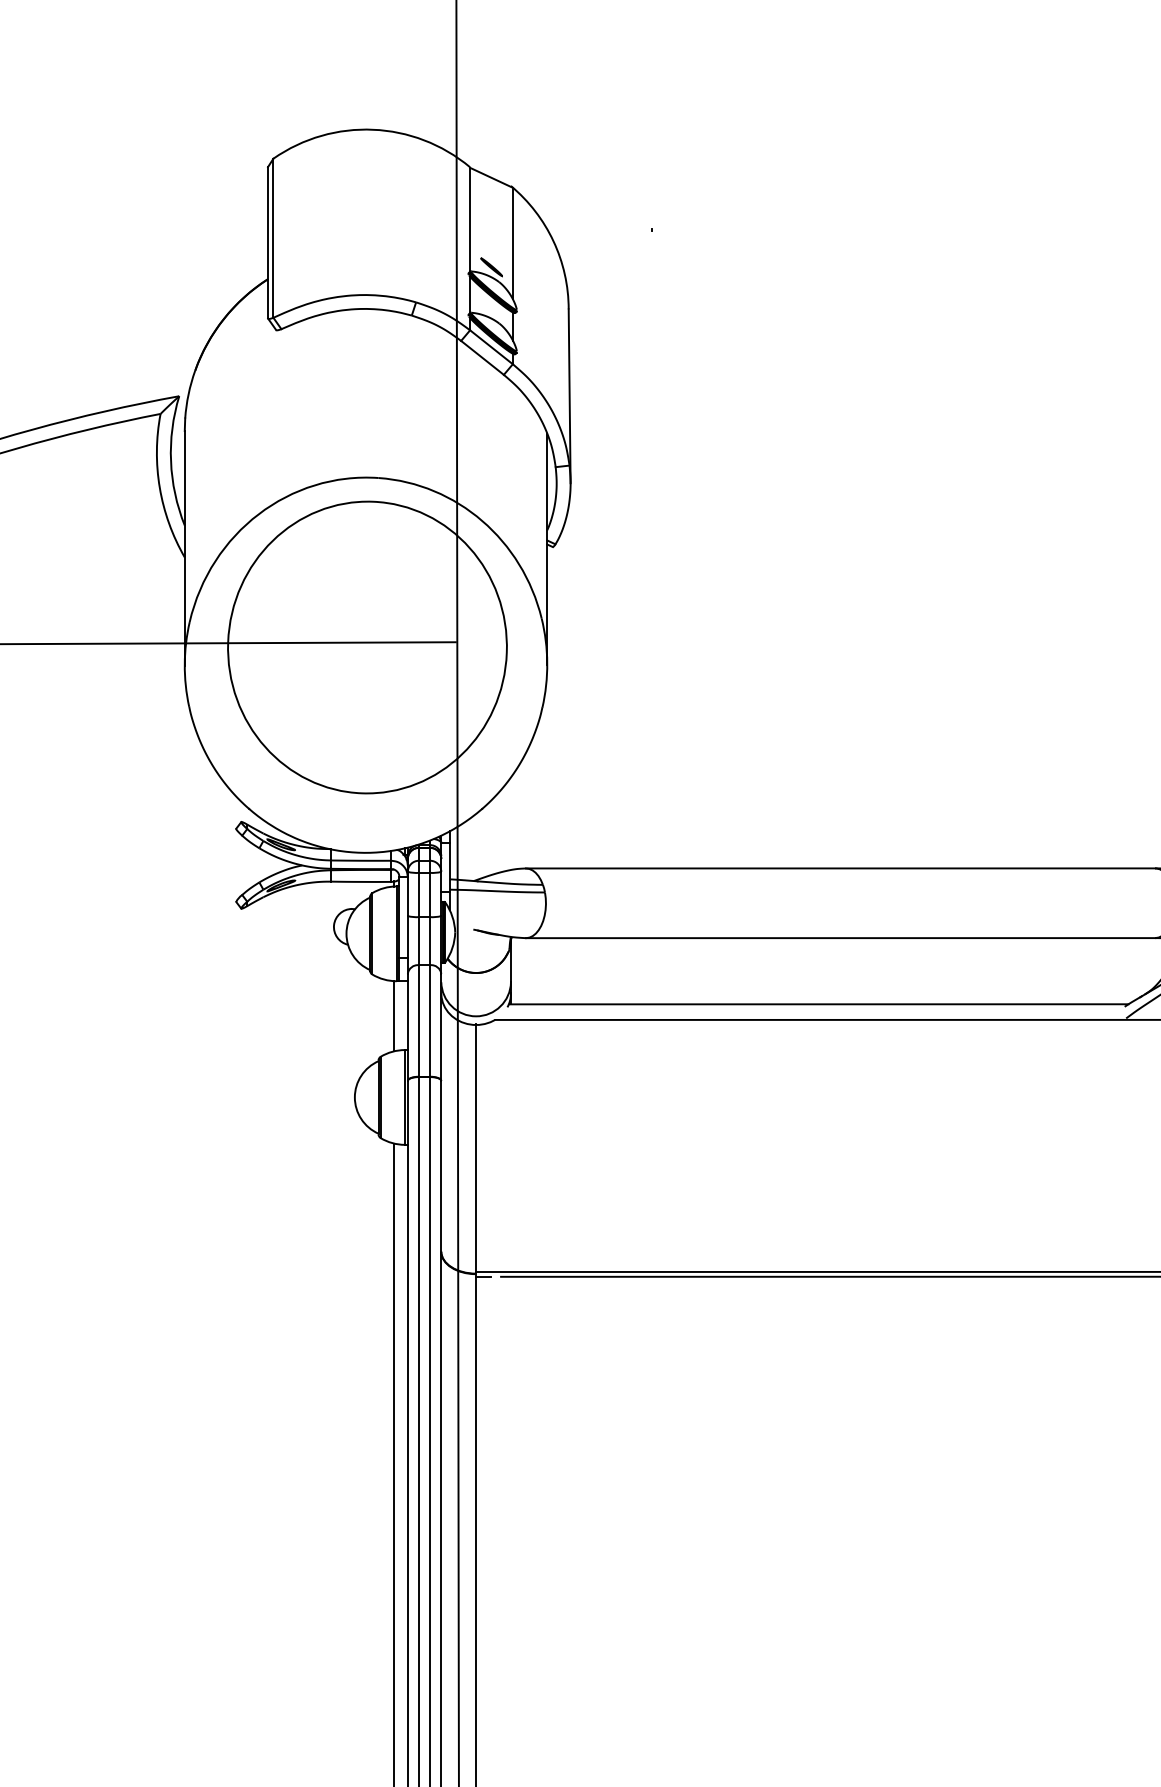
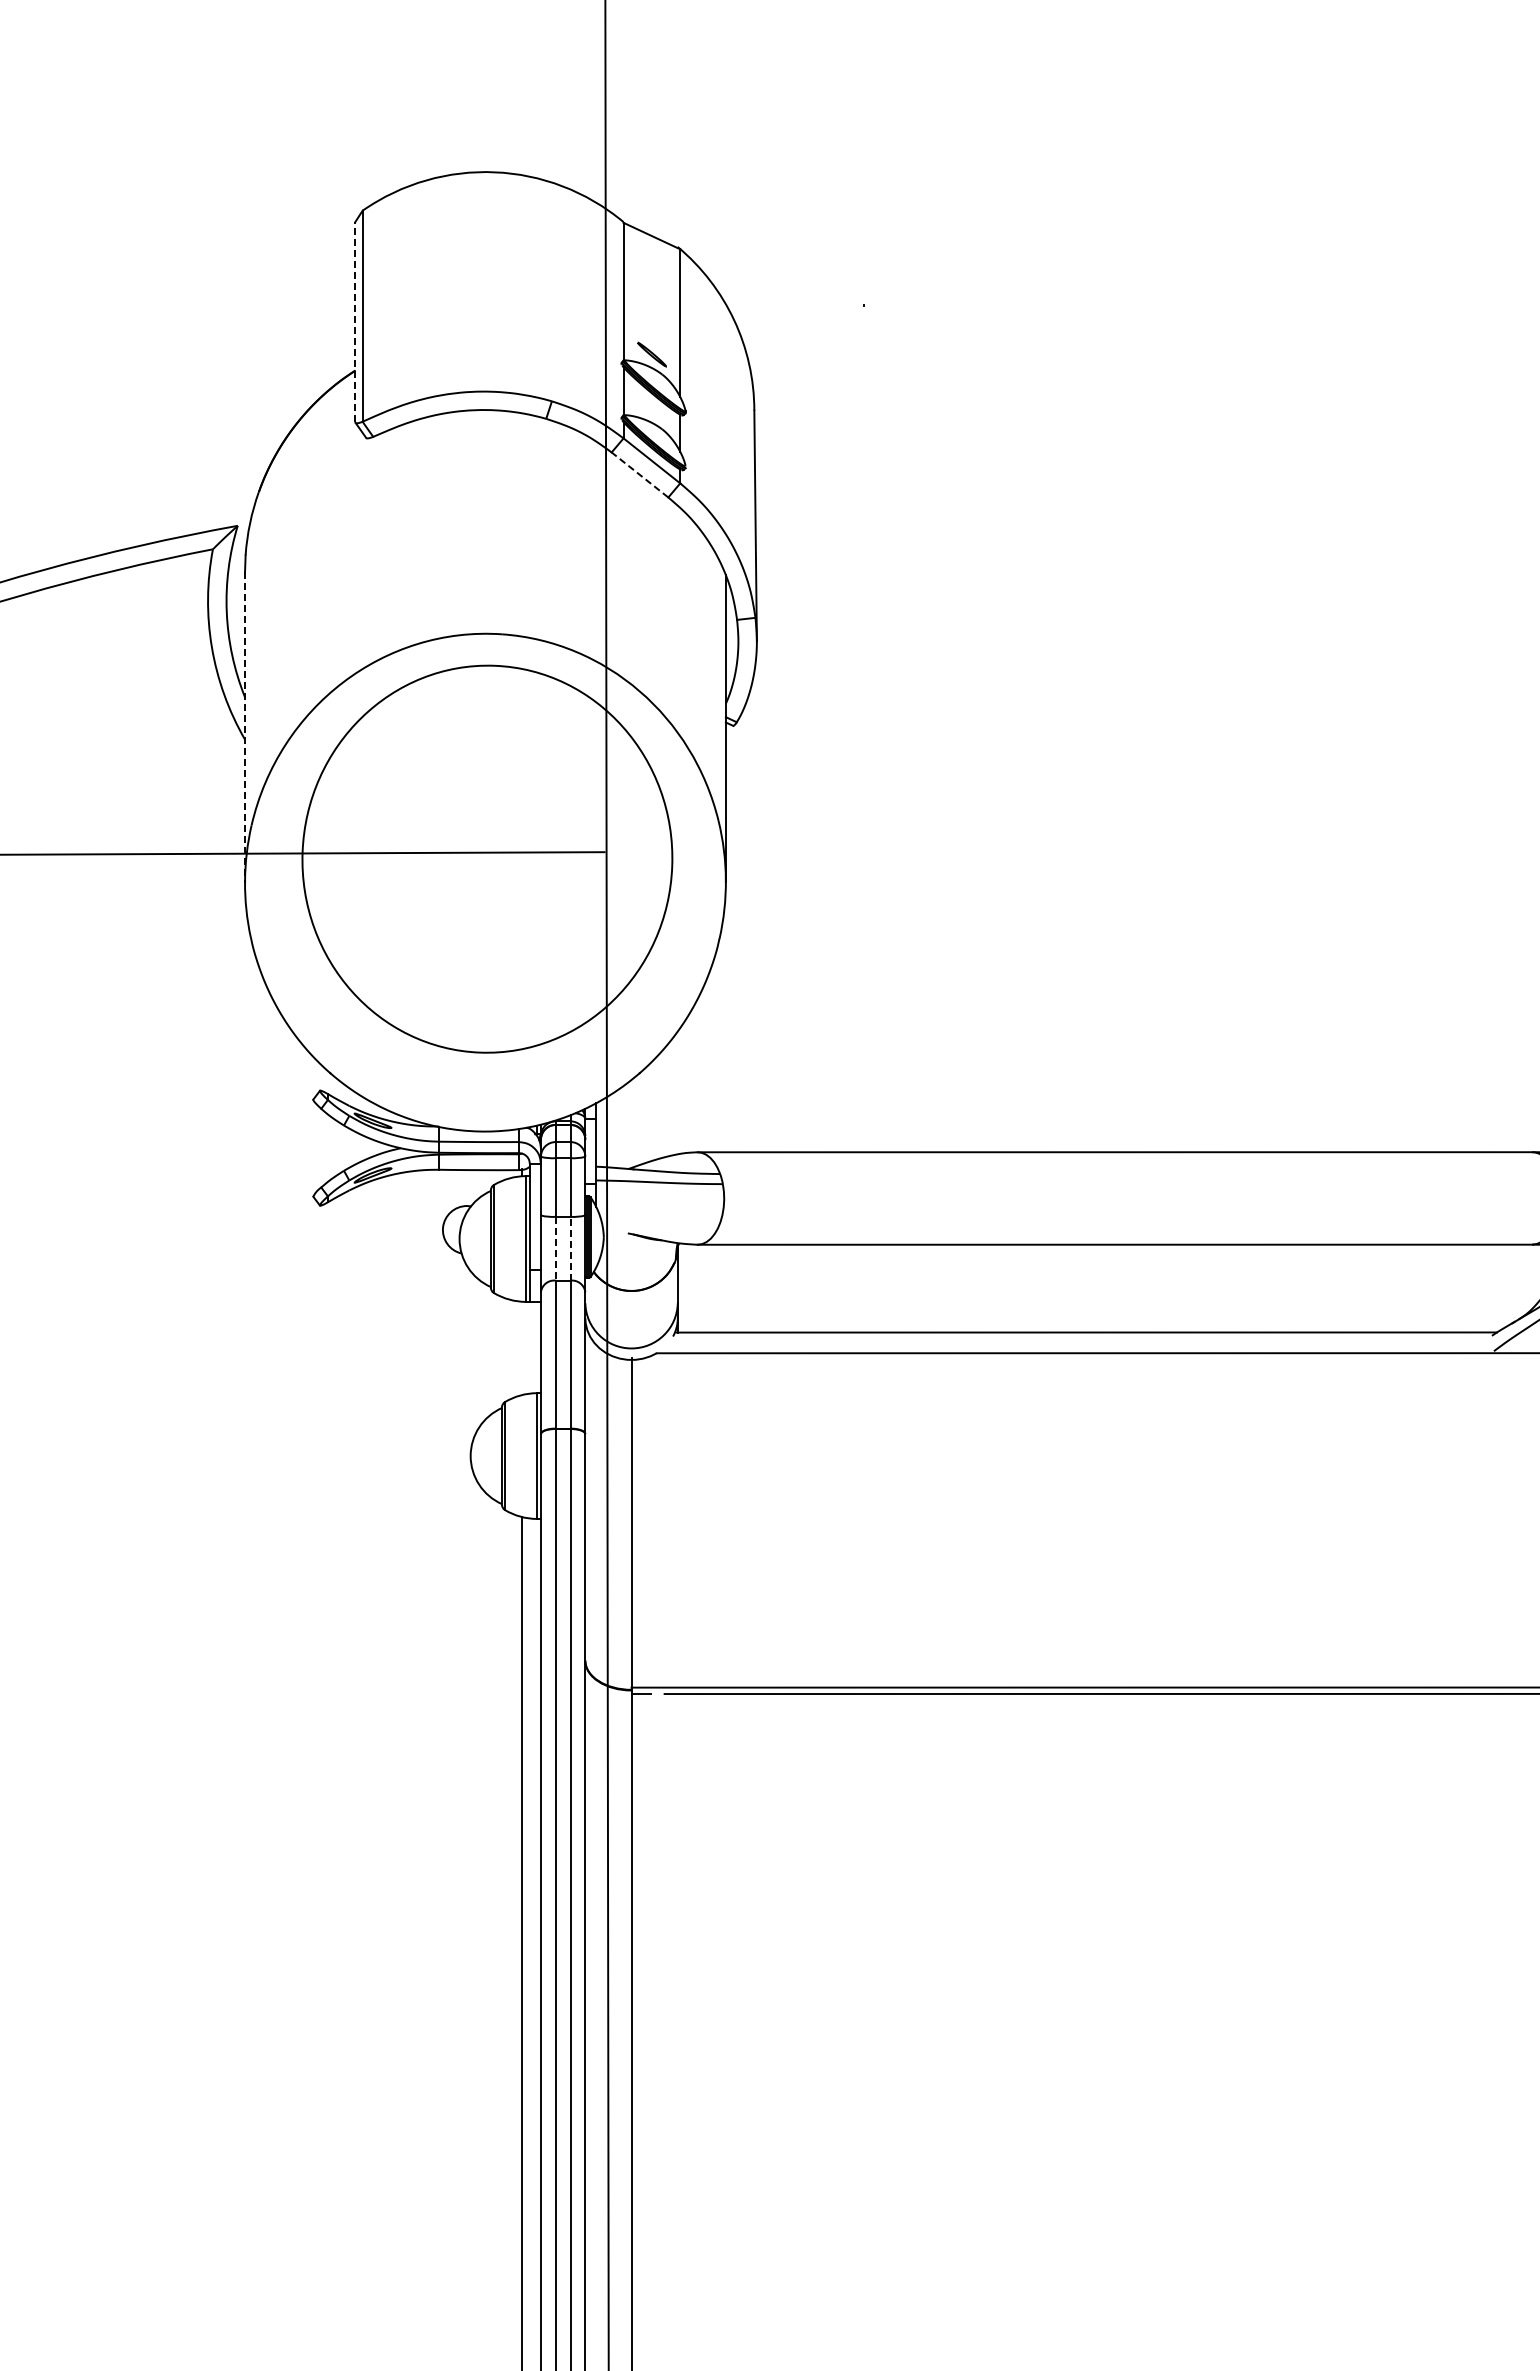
line: (268, 242) -> (355, 321), solid -> dashed
line: (482, 357) -> (639, 474), solid -> dashed
line: (185, 548) -> (245, 727), solid -> dashed
line: (418, 940) -> (555, 1248), solid -> dashed
line: (430, 940) -> (570, 1248), solid -> dashed
line: (393, 1015) -> (522, 1347), removed

